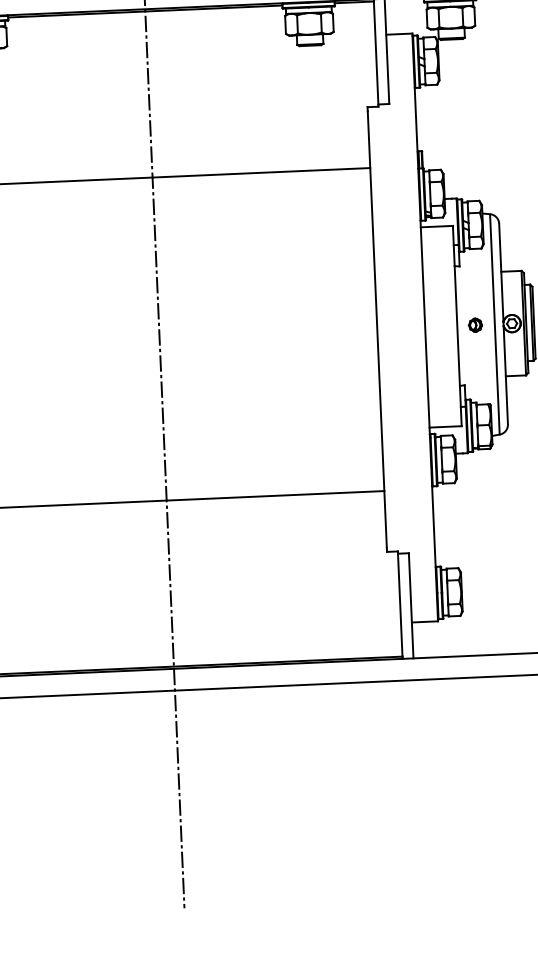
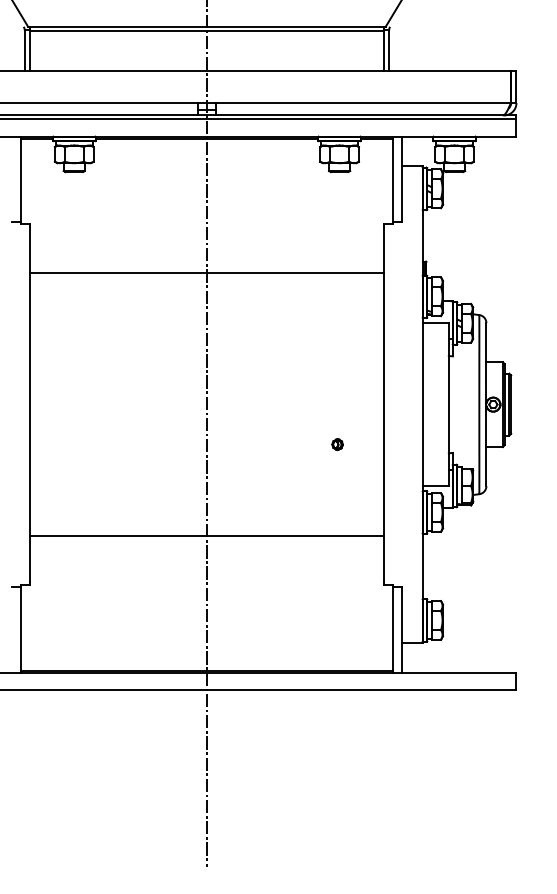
part: (475, 325) -> (337, 444), moved

